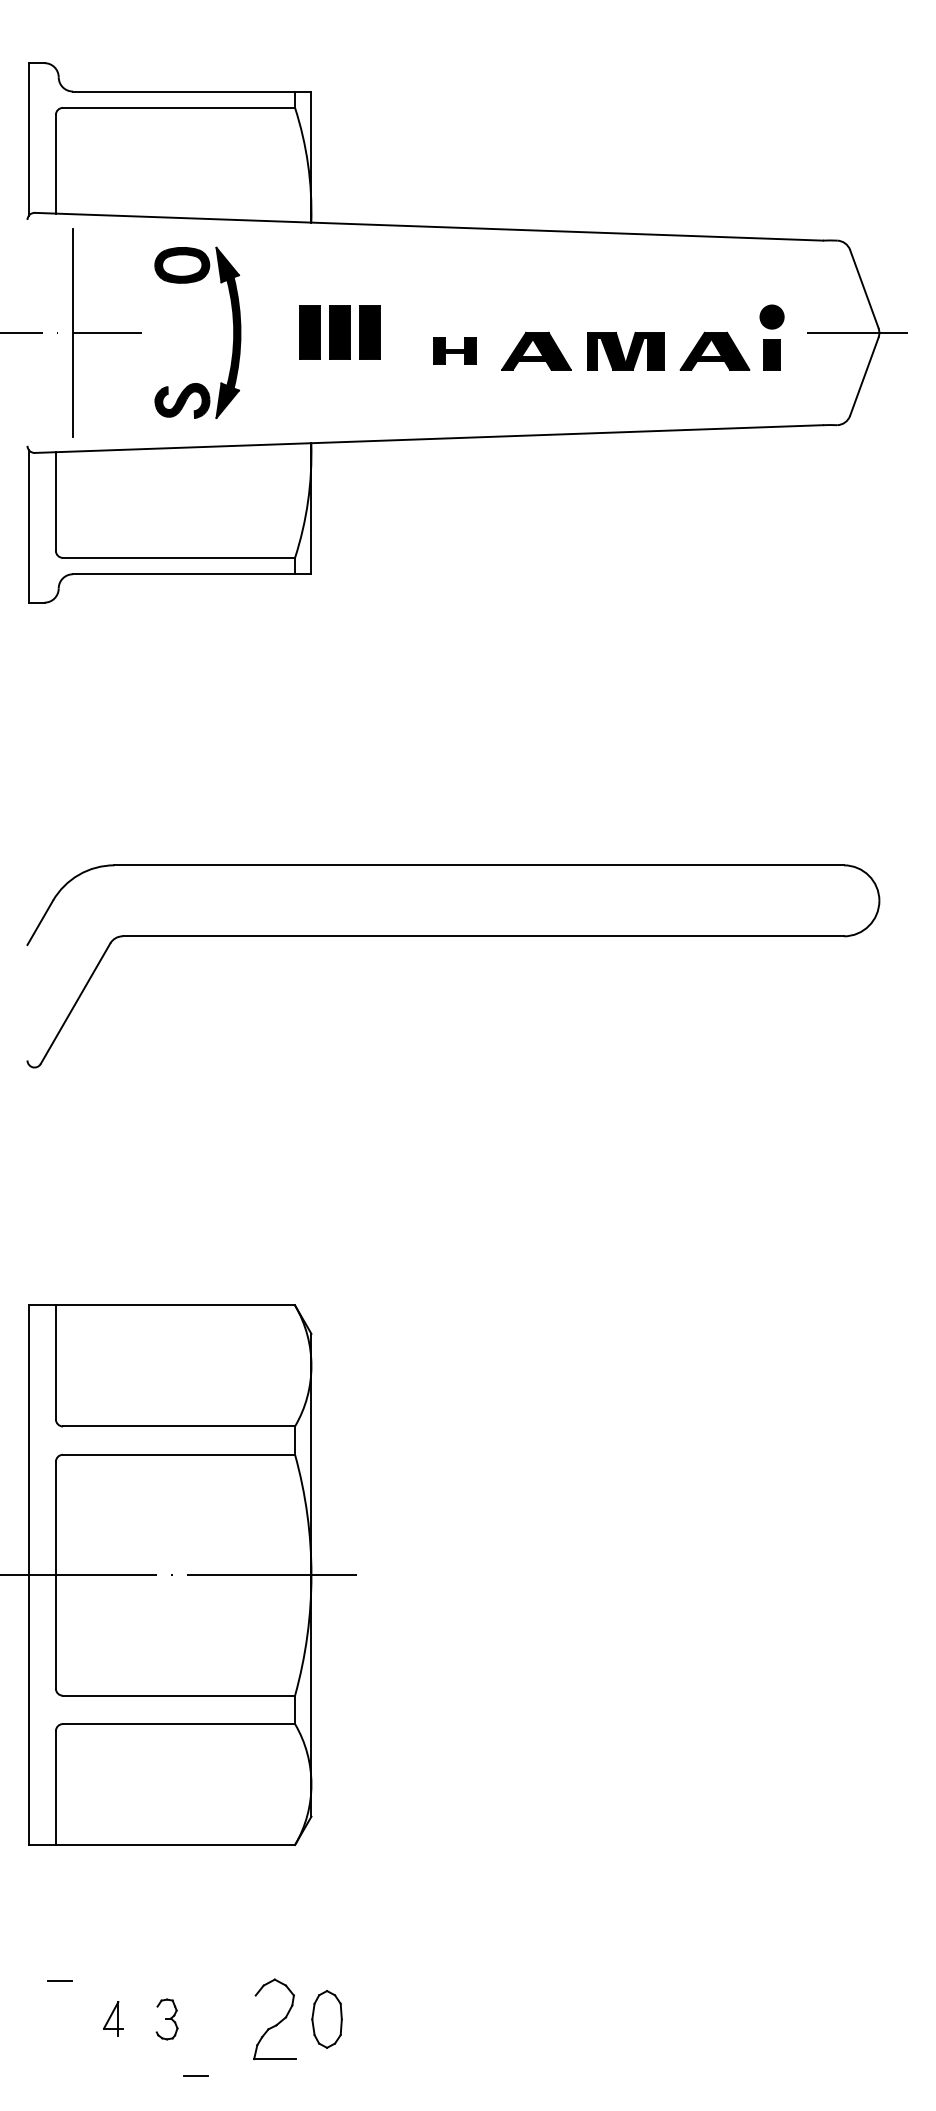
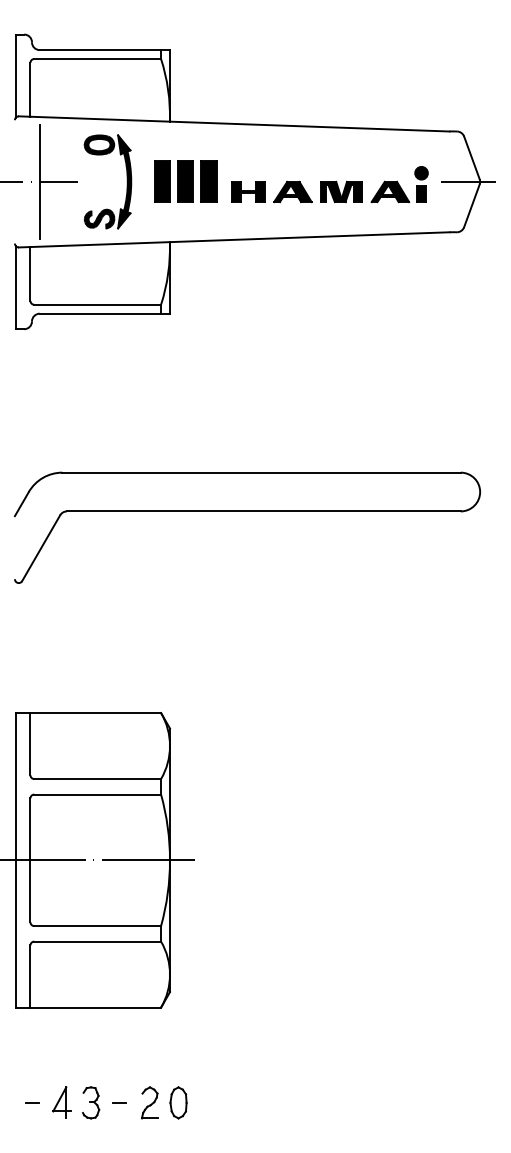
part: (339, 332) -> (185, 181), size x1.43
part: (455, 350) -> (248, 191), size x1.43
line: (59, 1980) -> (32, 1102), moved
part: (112, 2018) -> (61, 1102), size x1.67
part: (167, 2018) -> (91, 1102), size x1.43
part: (273, 2018) -> (149, 1102), size x0.71
line: (195, 2075) -> (119, 1102), moved

